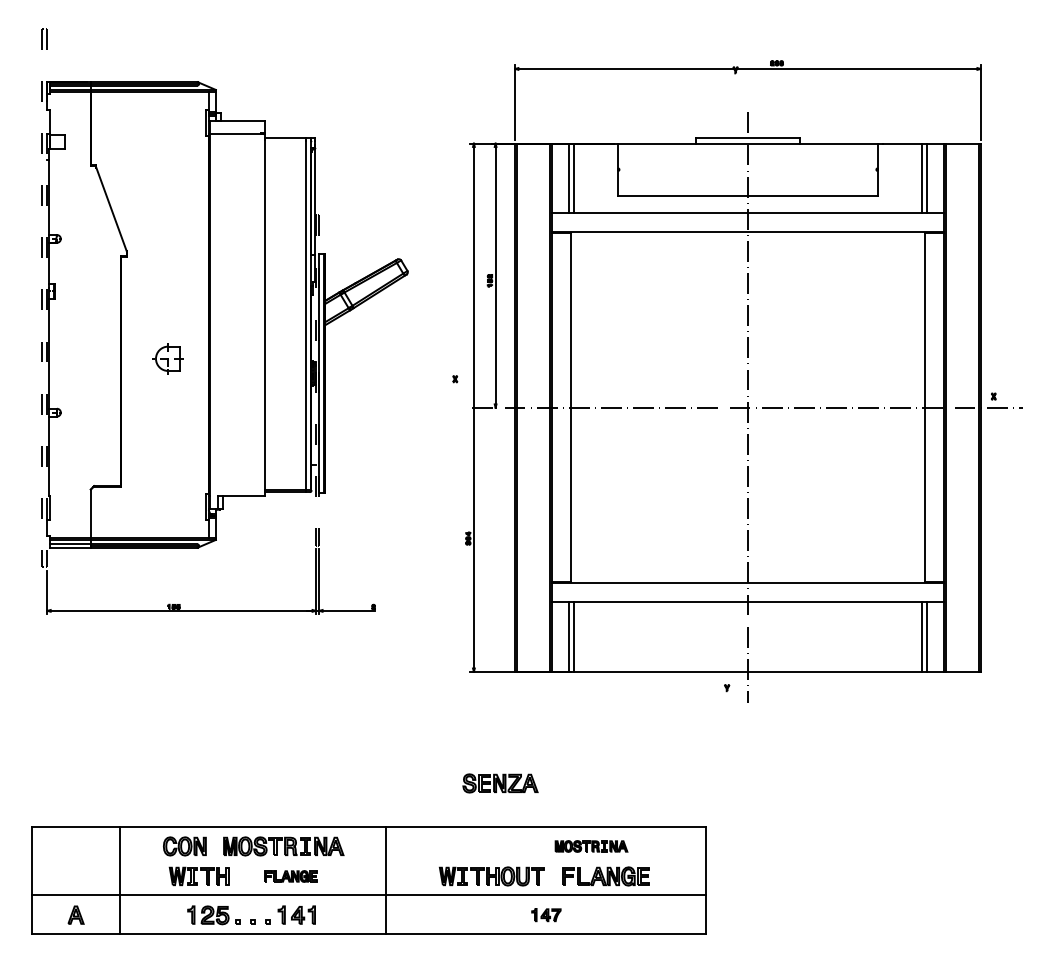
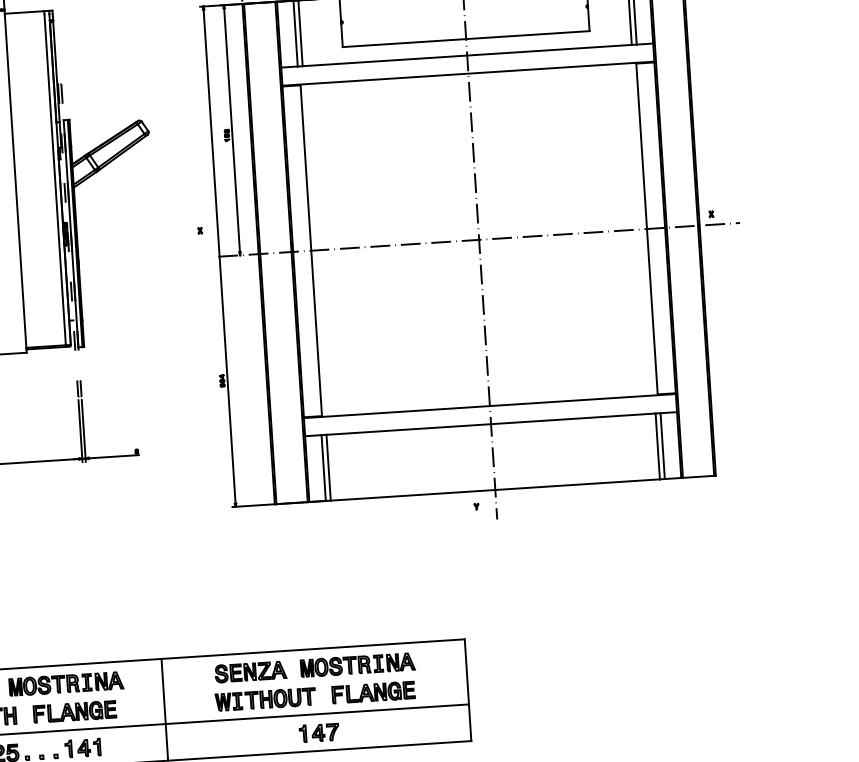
part: (500, 783) -> (250, 672), moved
part: (591, 846) -> (357, 665), size x1.67
part: (290, 876) -> (74, 711), size x1.67
part: (546, 914) -> (319, 732), size x1.43

